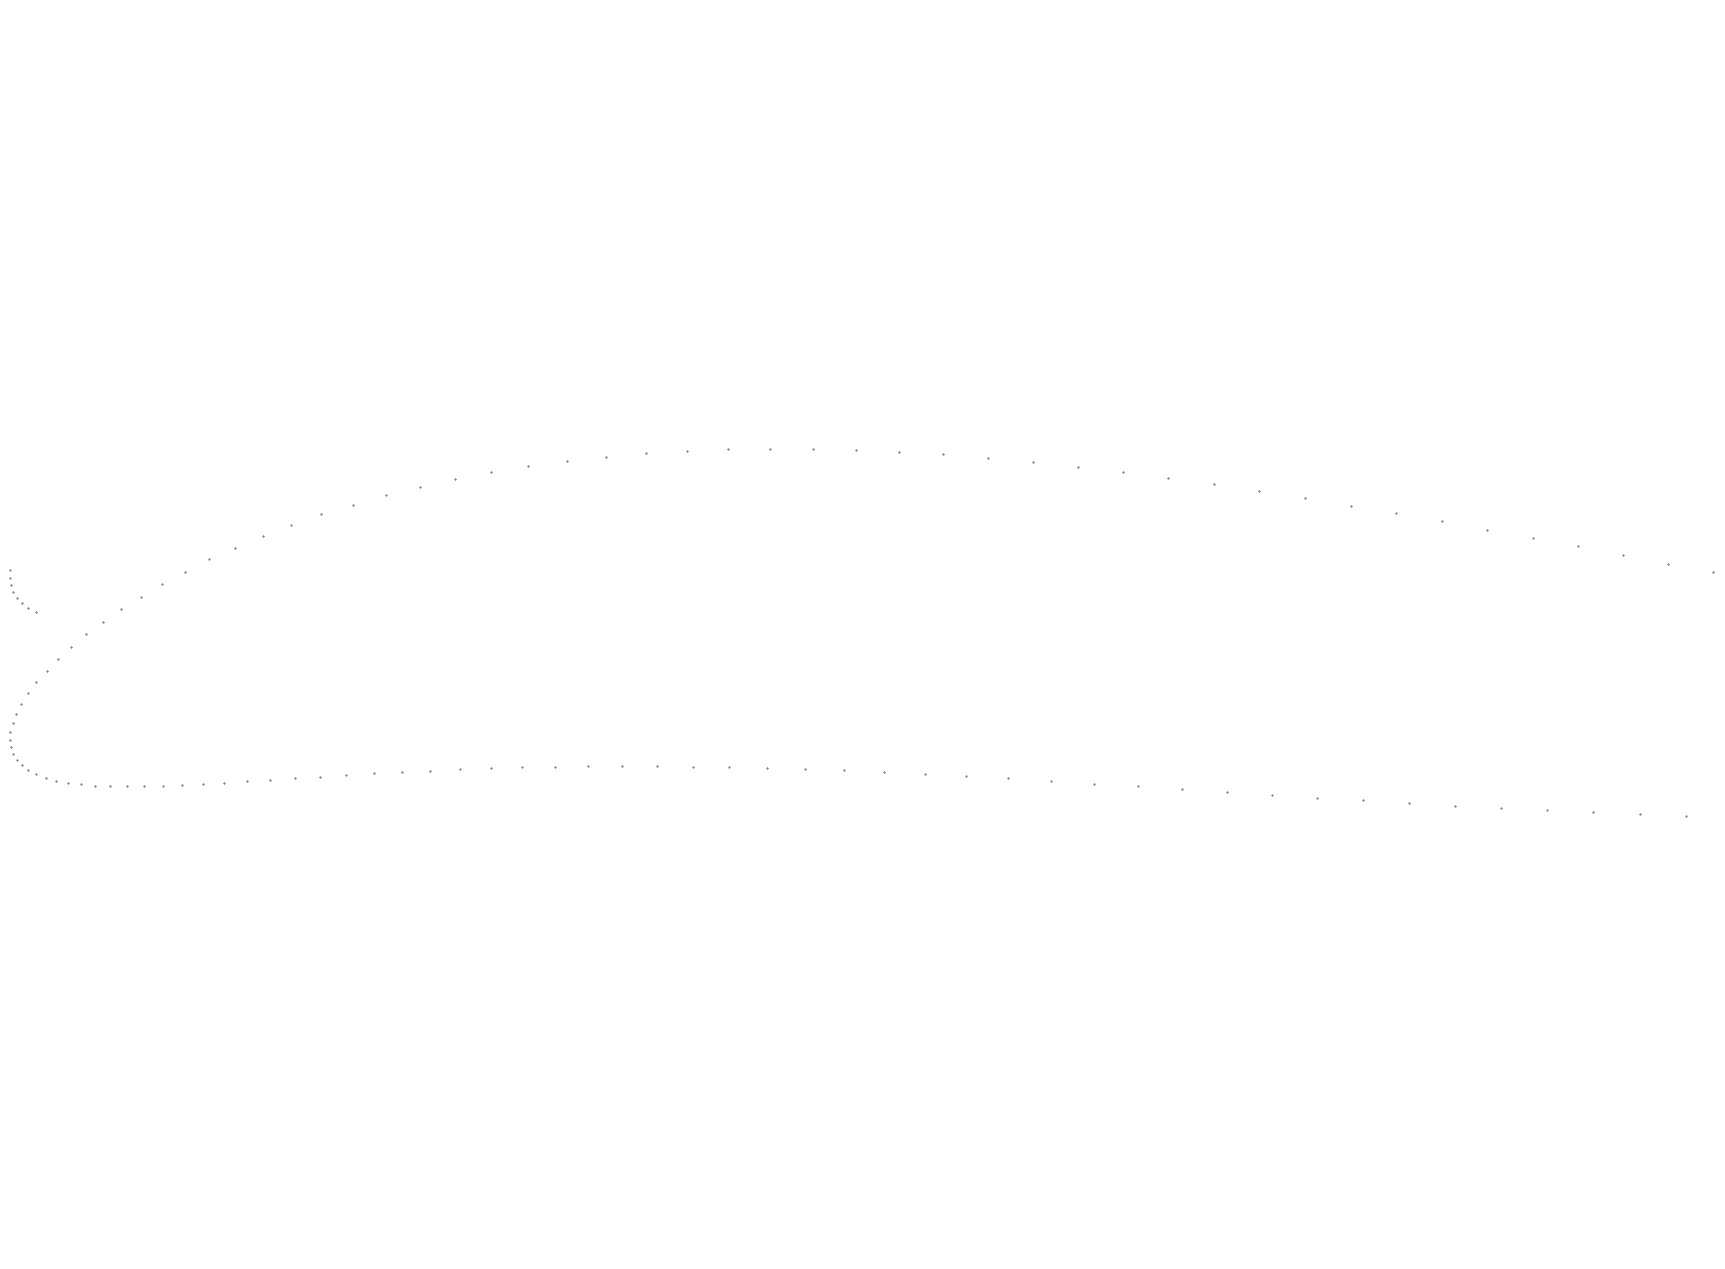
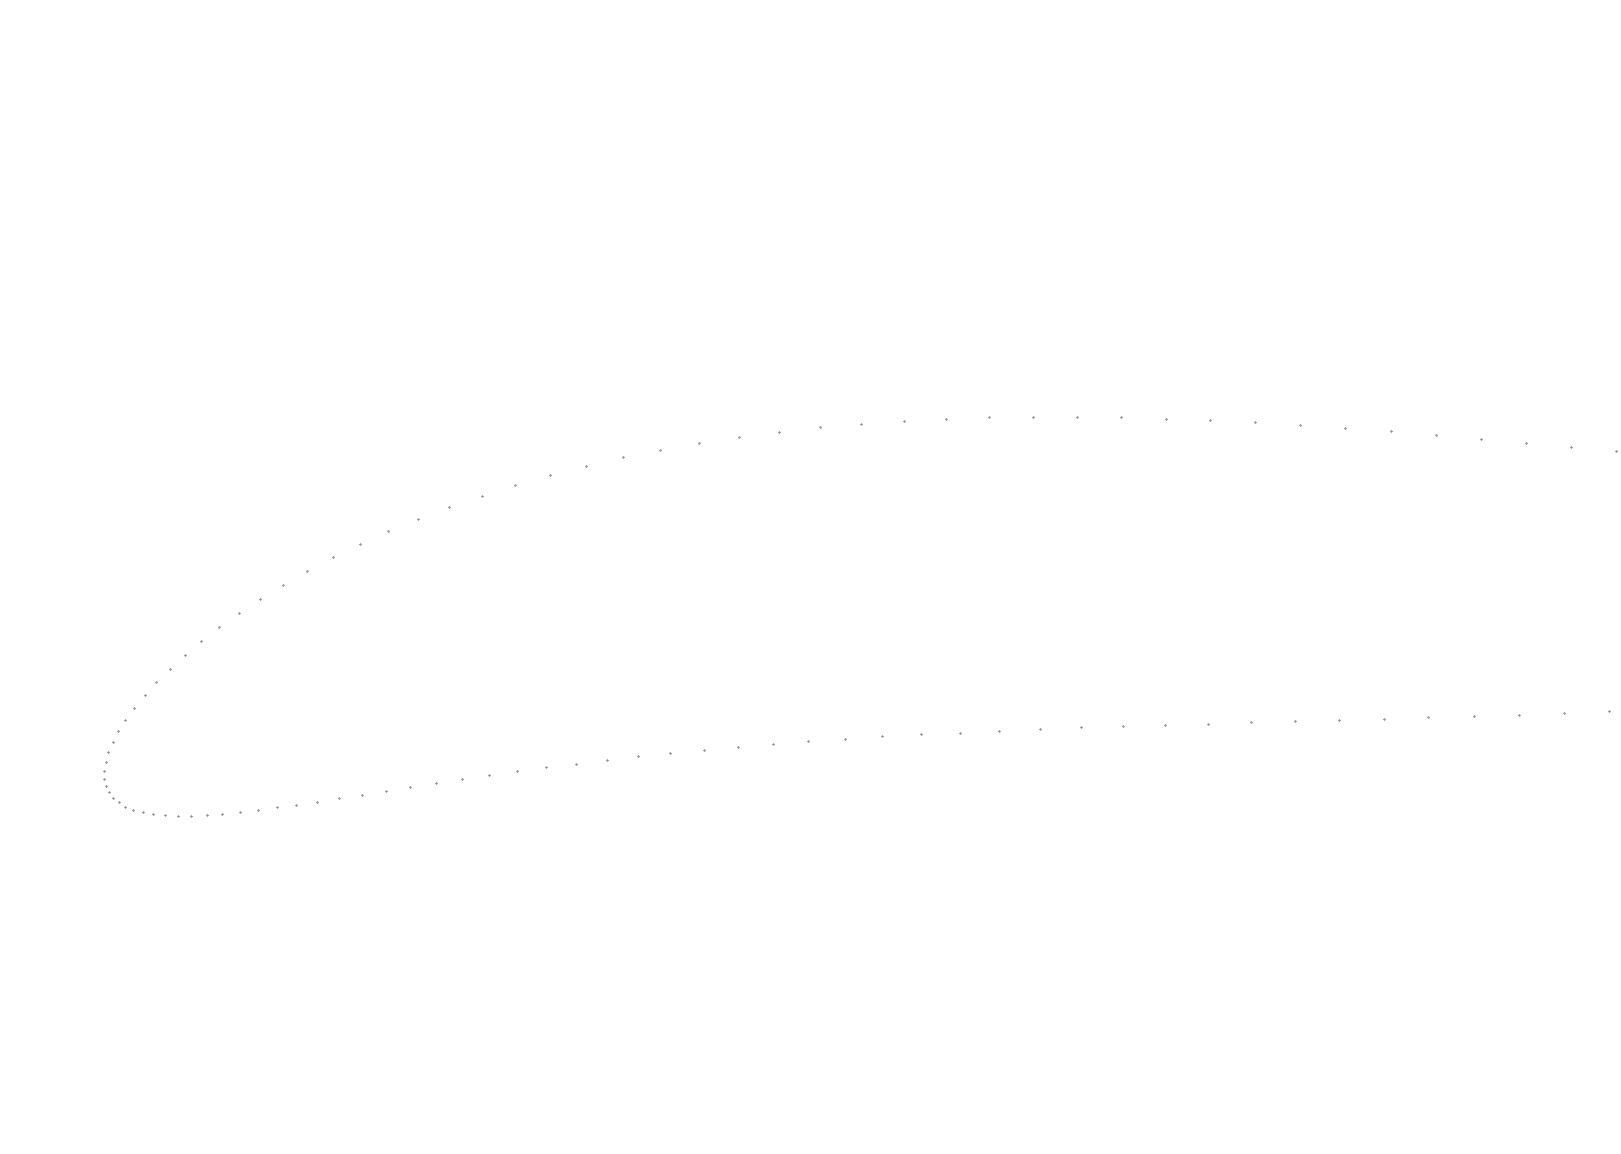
part: (17, 597) -> (99, 639), removed

